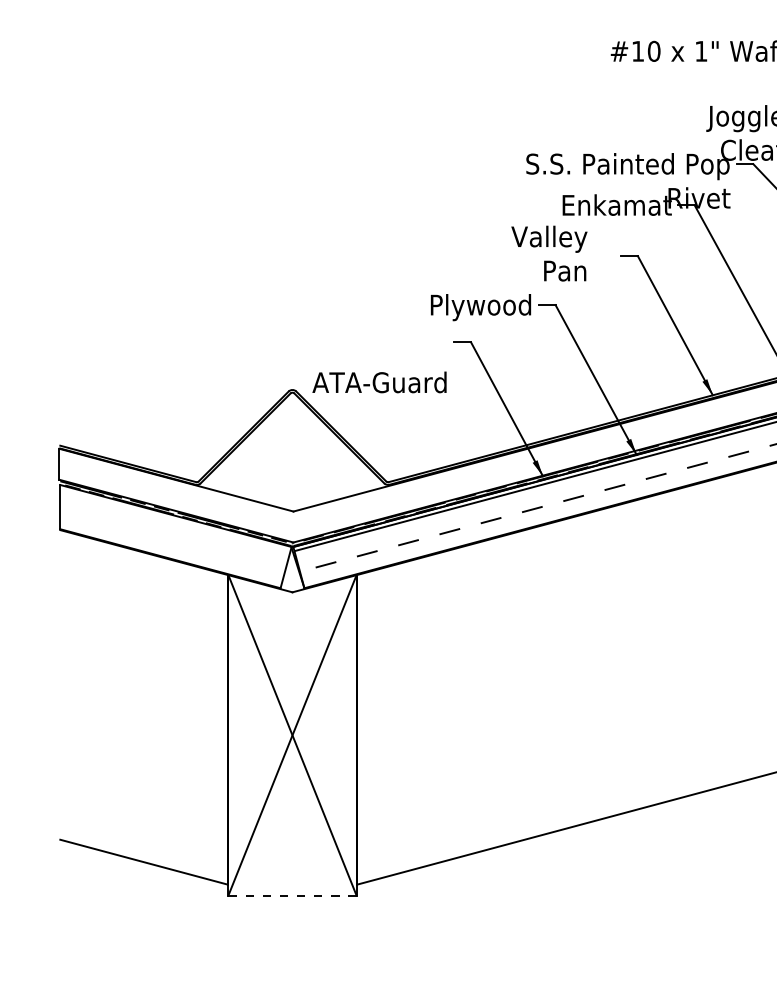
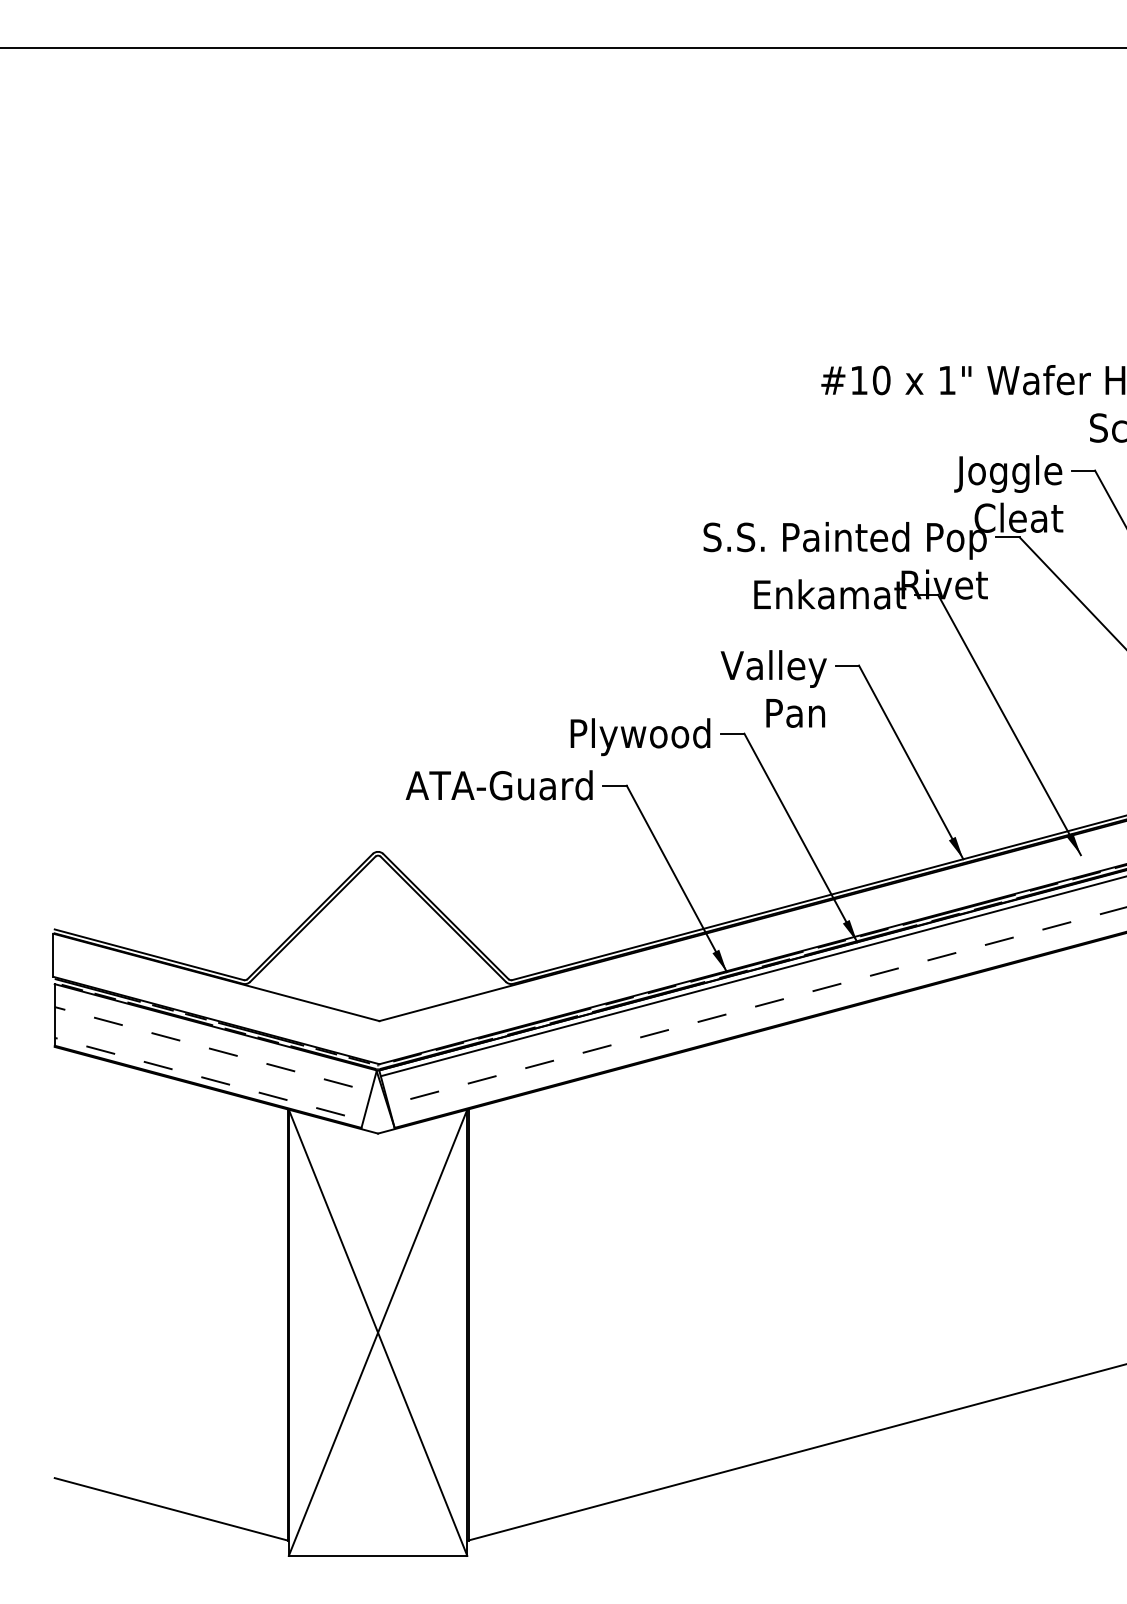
text: (549, 253) -> (773, 688), moved
text: (378, 382) -> (498, 785), moved
hatch: (167, 540) -> (203, 1061), added
line: (292, 895) -> (377, 1555), dashed -> solid

